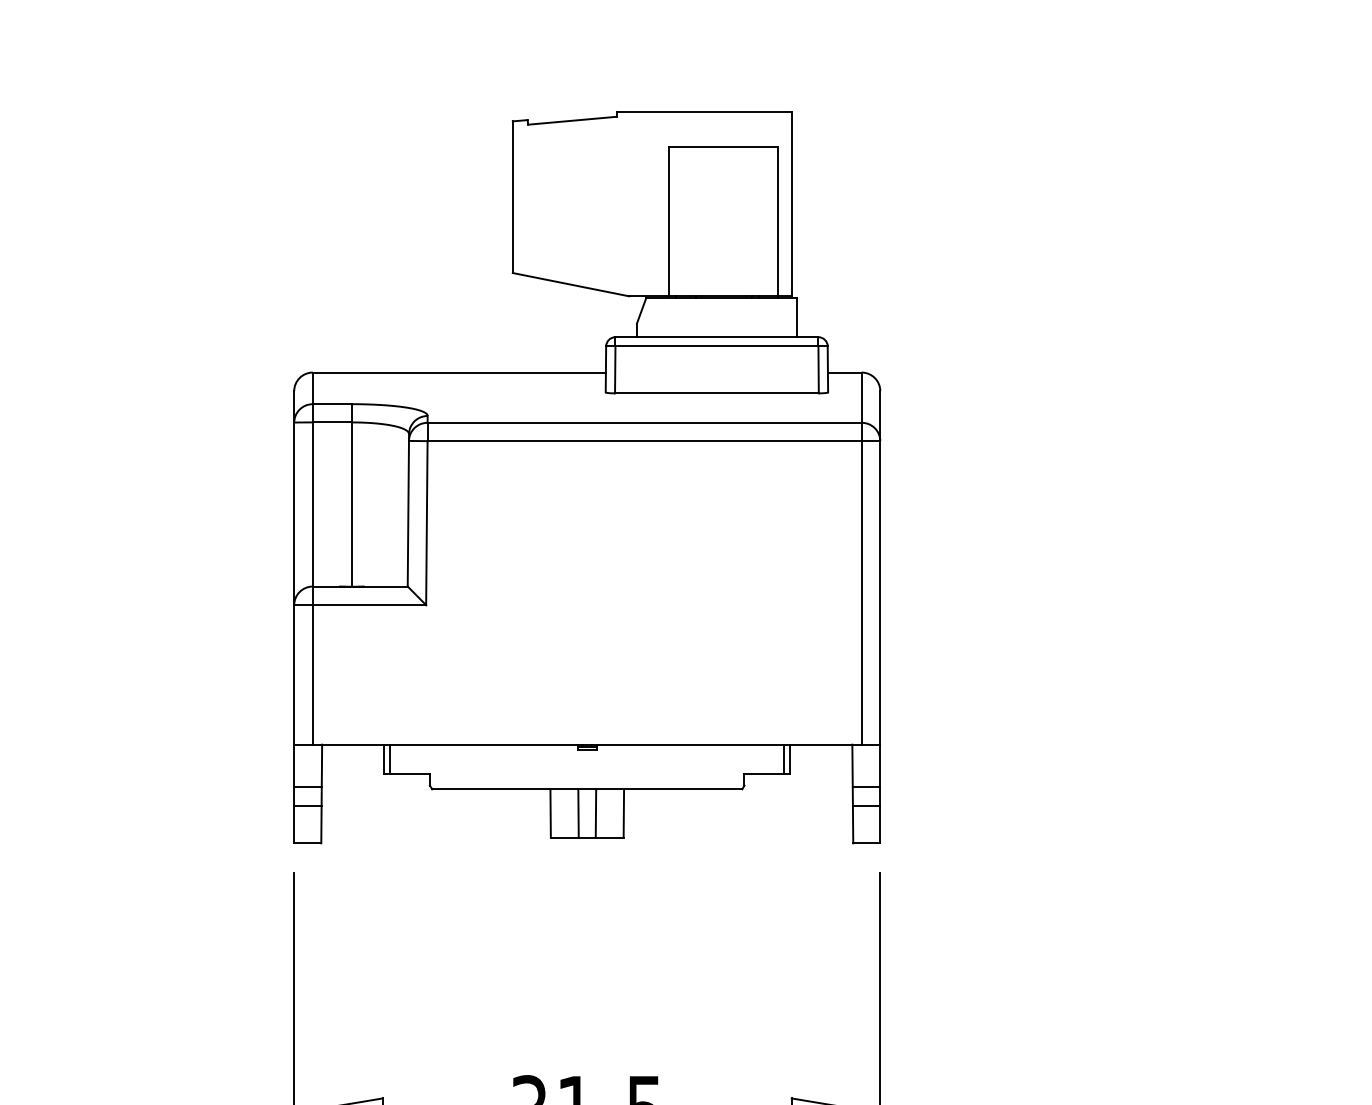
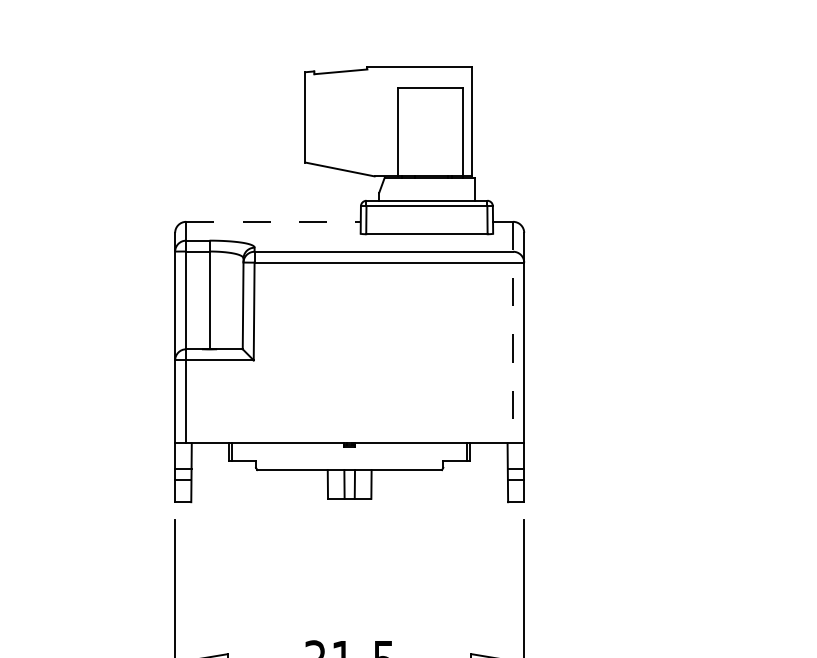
line: (461, 372) -> (274, 221), solid -> dashed
line: (862, 558) -> (513, 332), solid -> dashed

